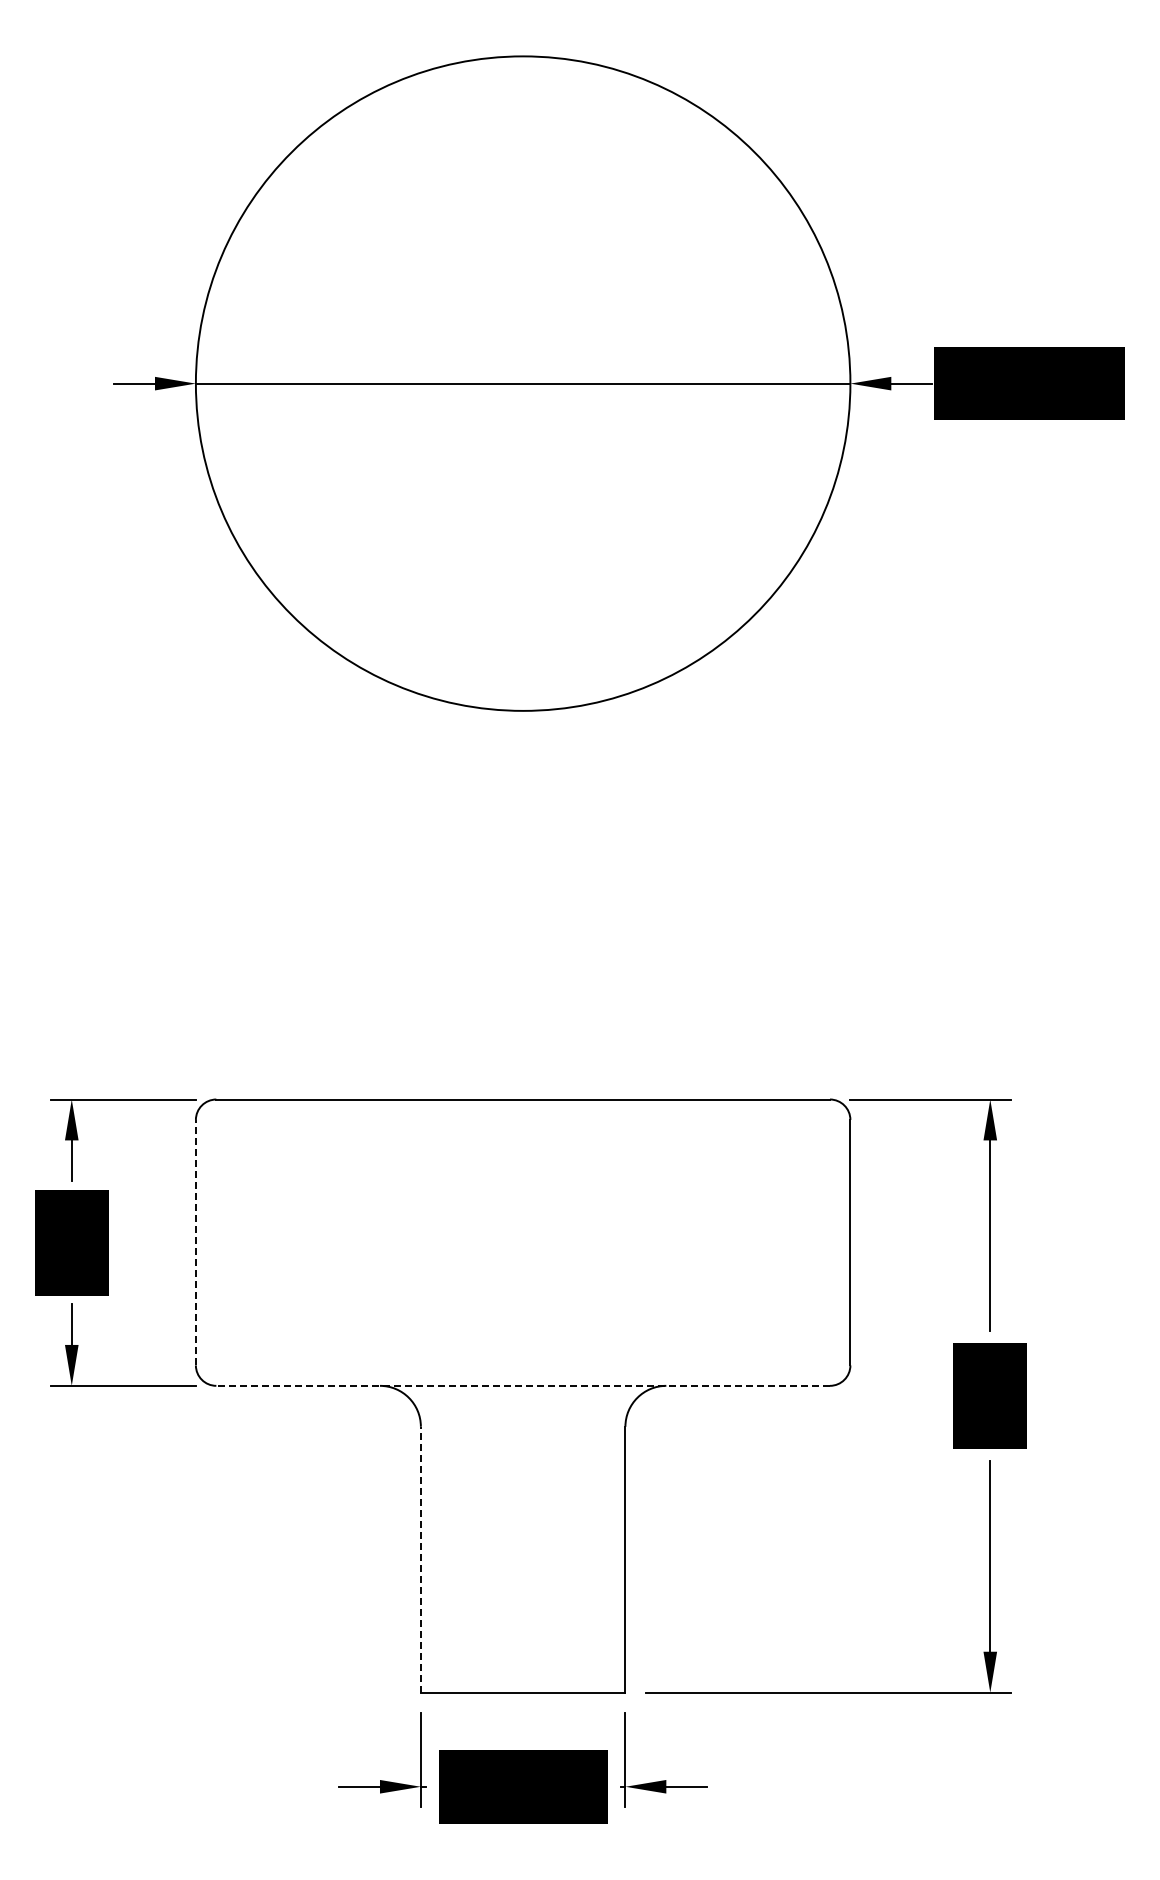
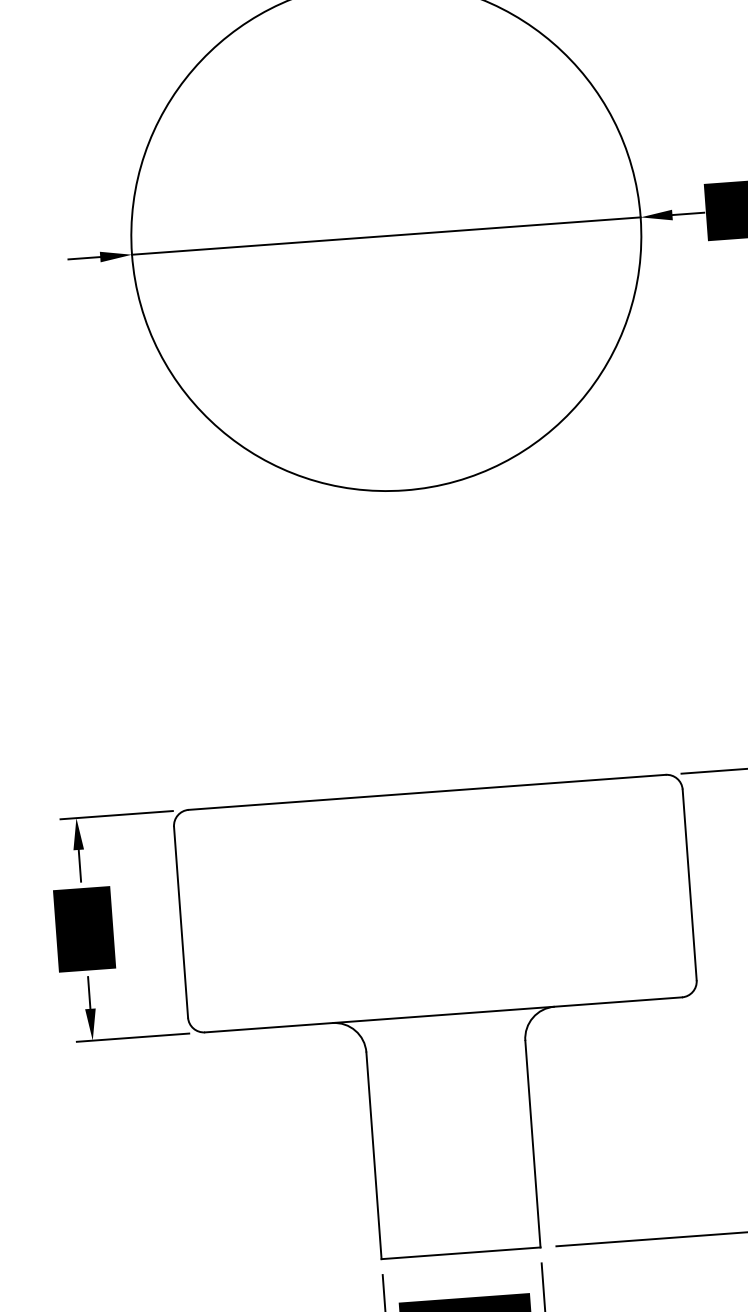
line: (195, 1242) -> (180, 922), dashed -> solid
line: (523, 1385) -> (443, 1014), dashed -> solid
line: (420, 1559) -> (373, 1155), dashed -> solid

